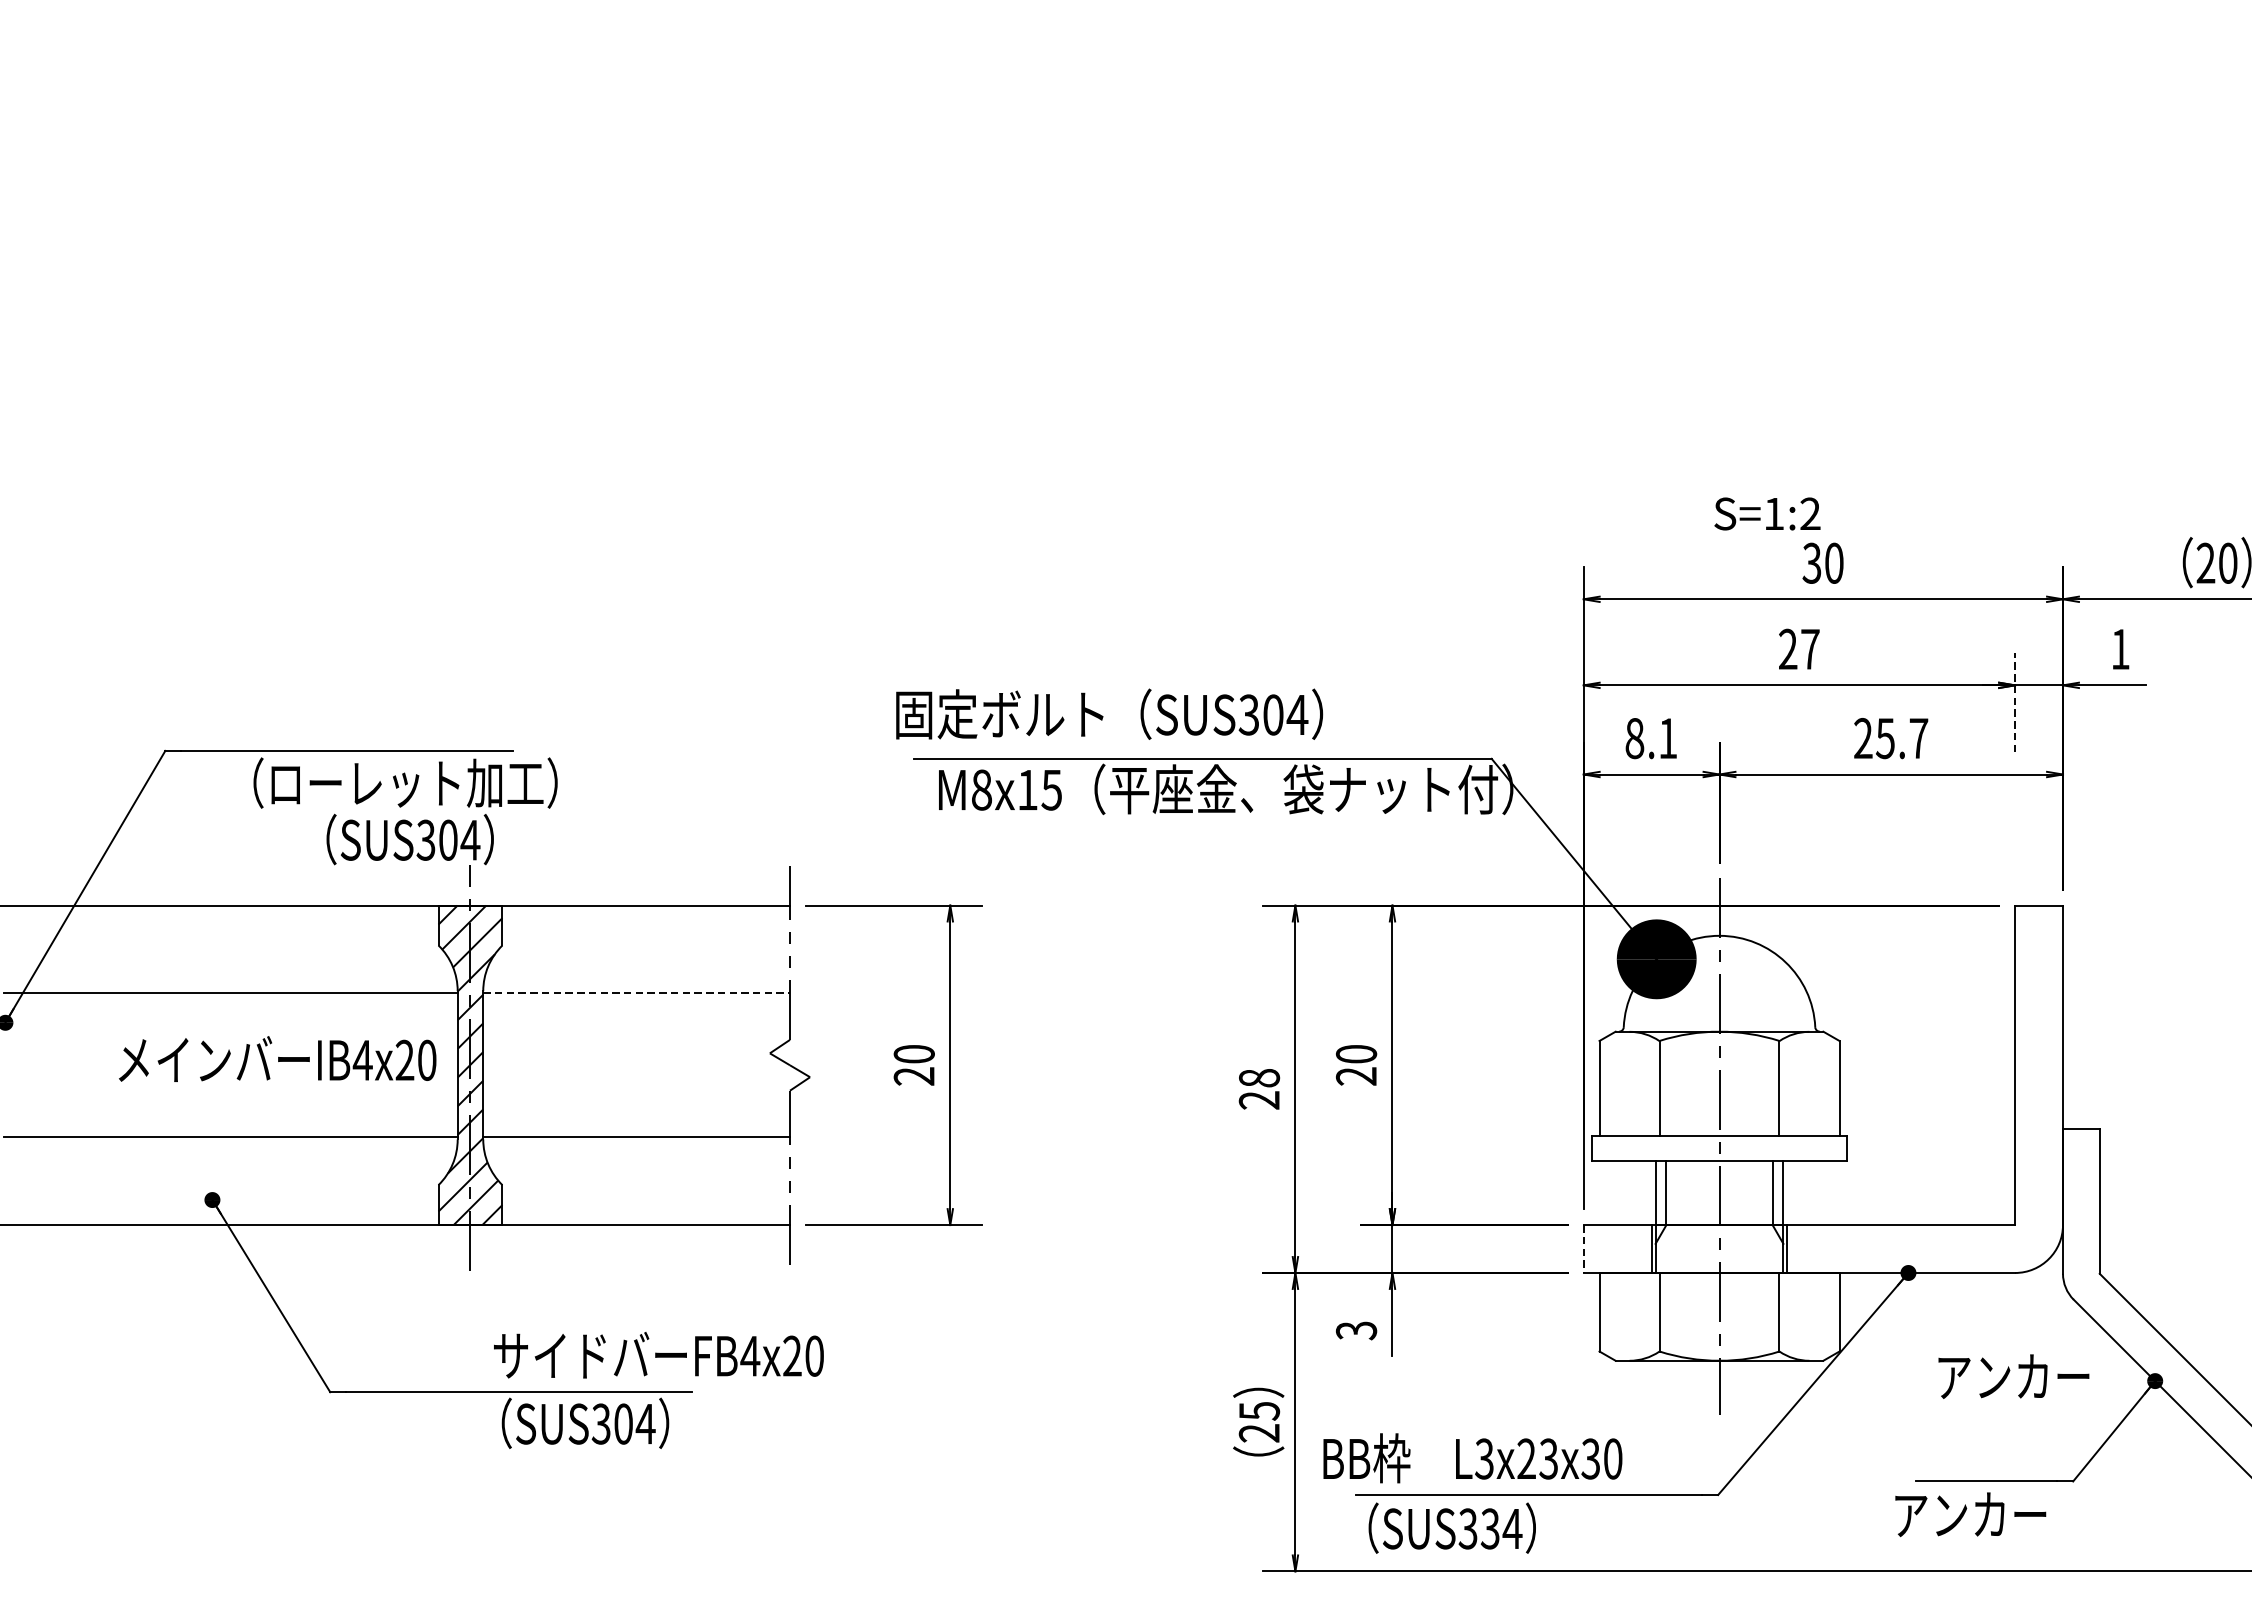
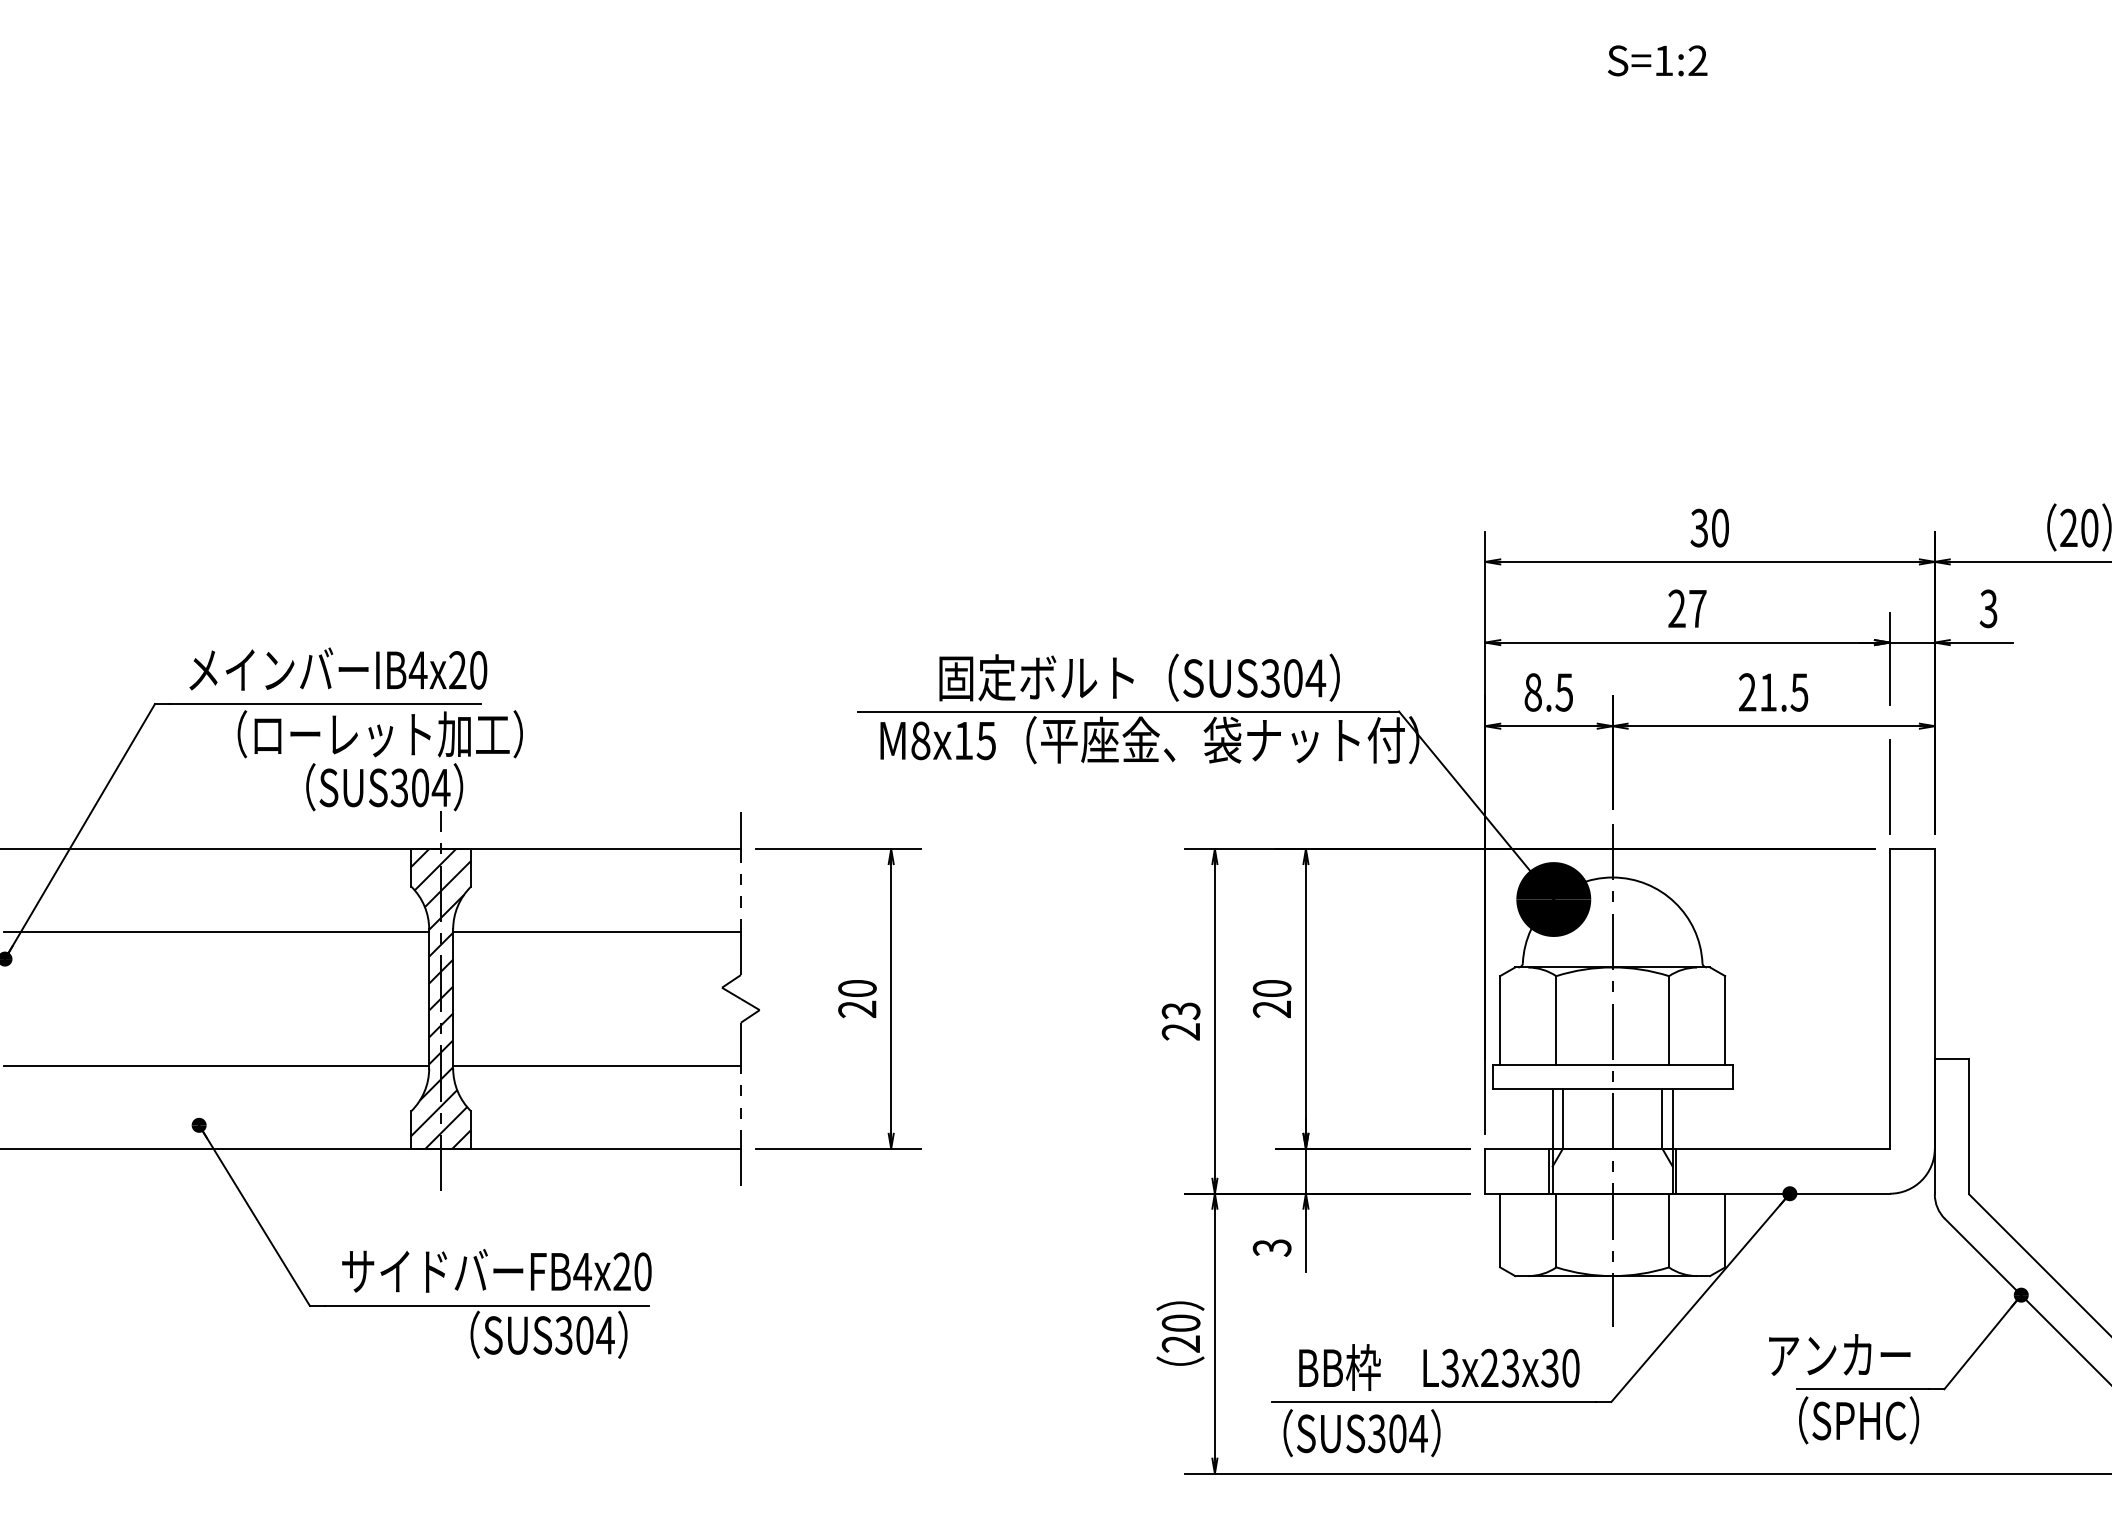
text: (1767, 513) -> (1657, 60), moved
text: (2120, 649) -> (1988, 608), 1 -> 3
line: (2014, 702) -> (1889, 658), dashed -> solid
text: (1109, 714) -> (1139, 677), moved
text: (1667, 738) -> (1563, 692), 8.1 -> 8.5
text: (1901, 738) -> (1783, 692), 25.7 -> 21.5
line: (2014, 838) -> (1889, 786), added
line: (637, 993) -> (597, 931), dashed -> solid
text: (277, 1058) -> (338, 668), moved
text: (1258, 1078) -> (1180, 1011), 28 -> 23
line: (1583, 1249) -> (1485, 1171), dashed -> solid
text: (658, 1354) -> (496, 1270), moved
text: (2013, 1376) -> (1839, 1354), moved
text: (1258, 1411) -> (1180, 1323), 25 -> 20
text: (1473, 1458) -> (1439, 1367), moved
text: (1970, 1514) -> (1848, 1420), アンカー -> （SPHC）
text: (1490, 1528) -> (1397, 1433), SUS334 -> SUS304

